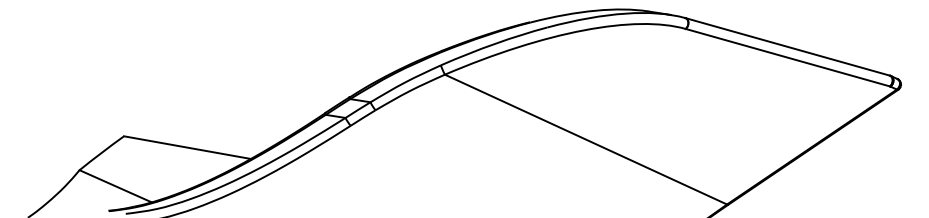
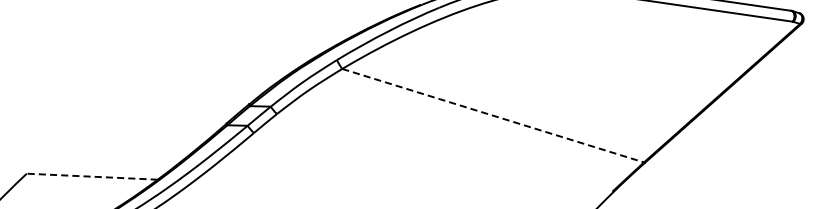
line: (586, 139) -> (493, 115), solid -> dashed
line: (186, 147) -> (91, 176), solid -> dashed

